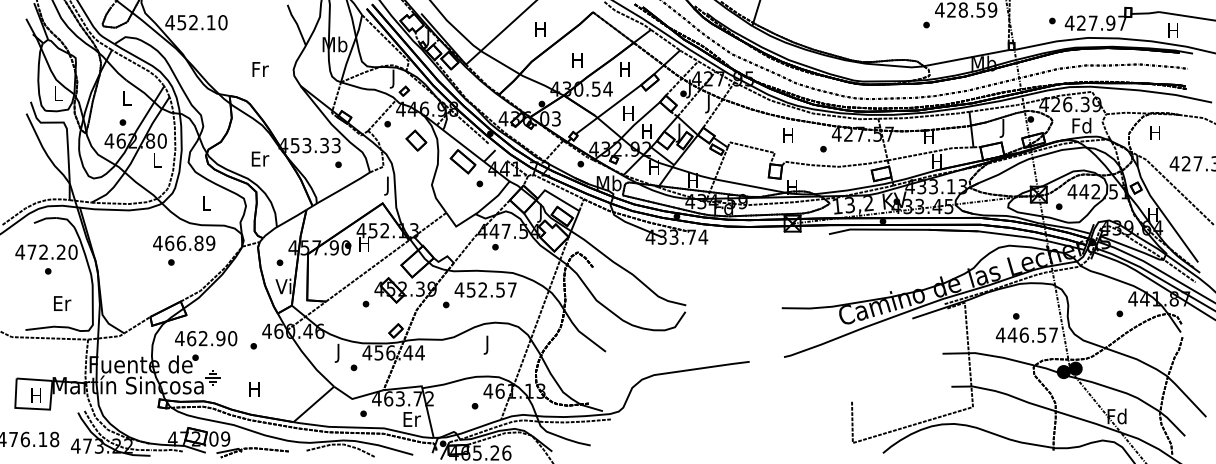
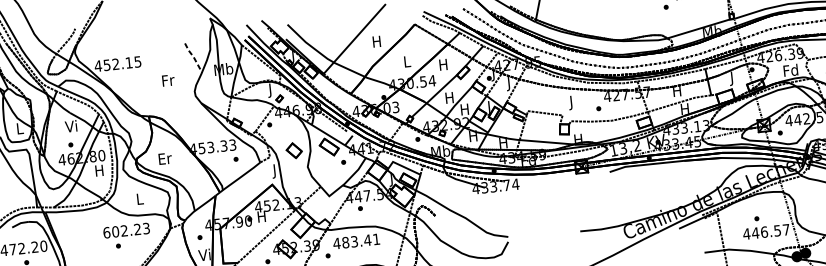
text: (222, 22) -> (137, 61), 452.10 -> 452.15
line: (297, 24) -> (194, 57), solid -> dashed
text: (577, 60) -> (407, 61), H -> L
text: (260, 69) -> (168, 80), moved
text: (125, 97) -> (70, 125), L -> Vi
text: (787, 137) -> (570, 102), H -> J
part: (416, 140) -> (294, 150), moved
text: (260, 158) -> (165, 158), moved
text: (156, 160) -> (99, 170), L -> H
text: (184, 243) -> (126, 230), 466.89 -> 602.23
text: (491, 289) -> (360, 240), 452.57 -> 483.41

